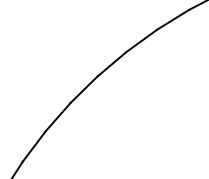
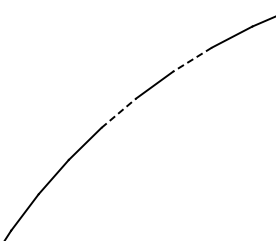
line: (173, 19) -> (192, 59), solid -> dashed
line: (111, 64) -> (118, 113), solid -> dashed

